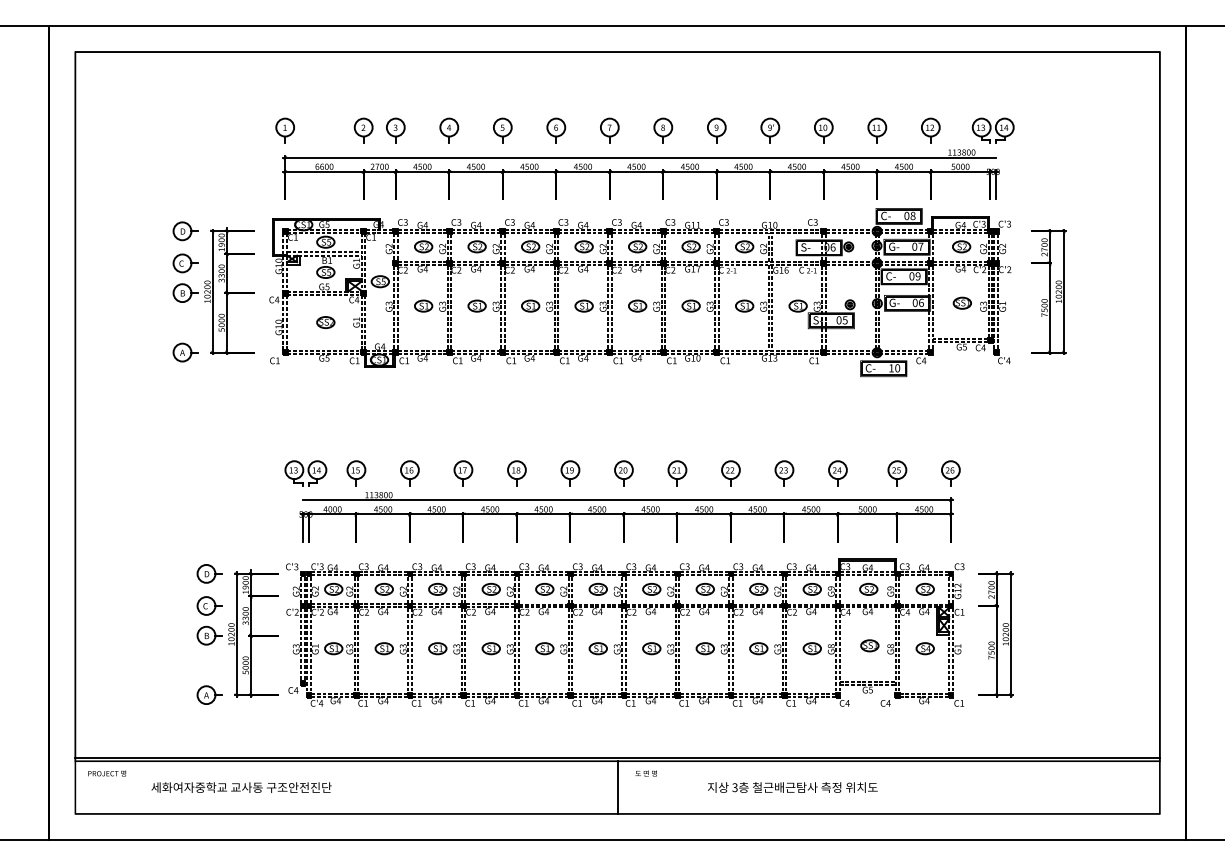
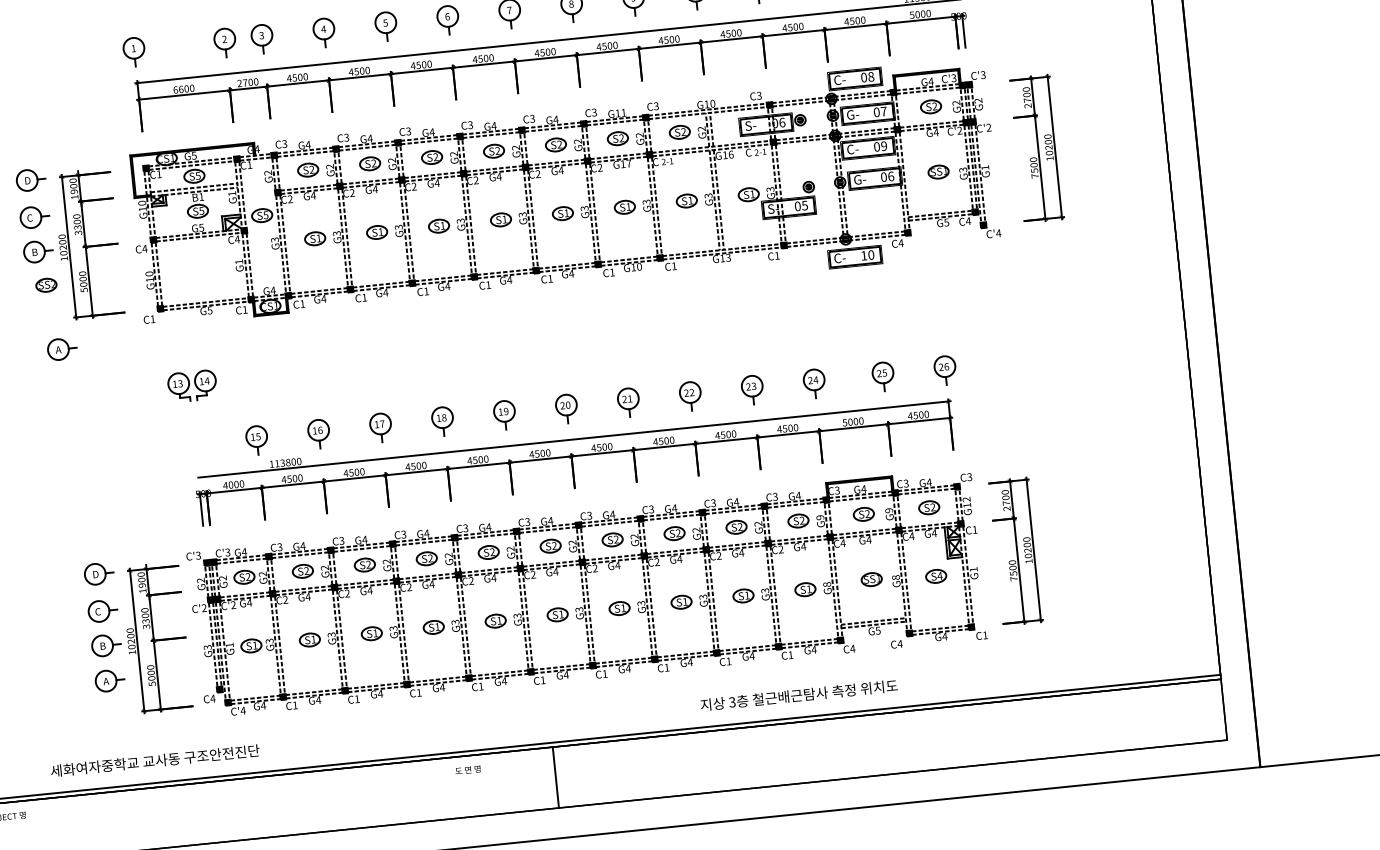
part: (325, 322) -> (46, 285), moved
part: (185, 352) -> (61, 349), moved
part: (305, 473) -> (191, 386), moved
part: (209, 694) -> (109, 680), moved
text: (645, 773) -> (467, 770), moved
text: (241, 787) -> (155, 760), moved
line: (617, 787) -> (555, 777), moved
text: (792, 787) -> (798, 695), moved

